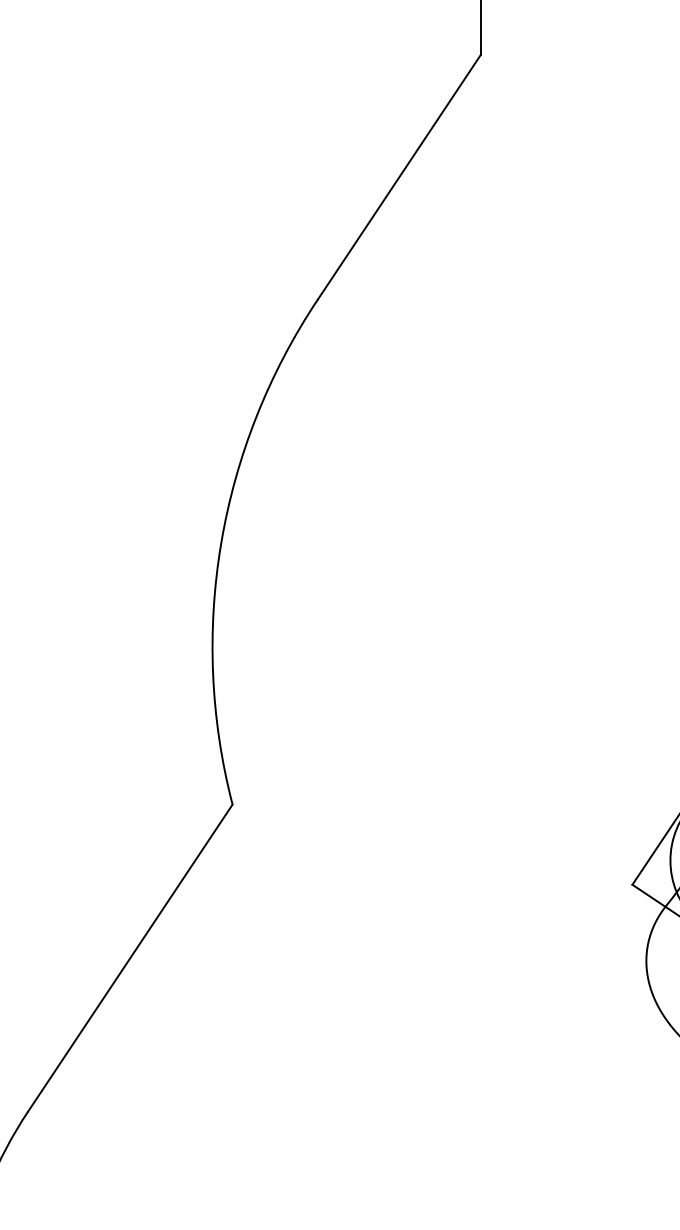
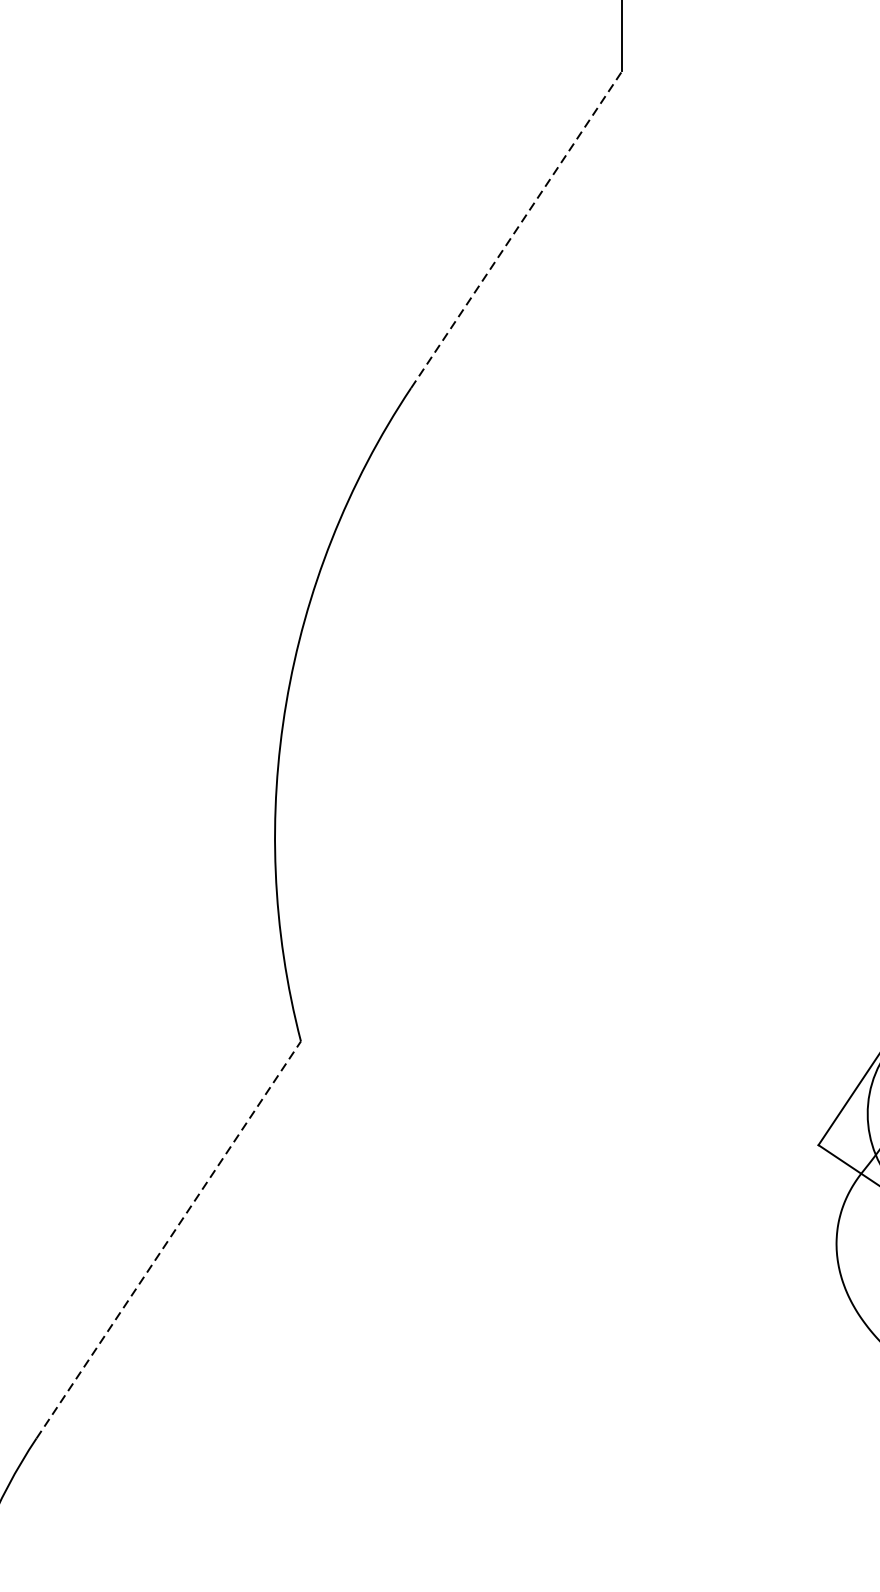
line: (399, 177) -> (517, 229), solid -> dashed
line: (130, 957) -> (168, 1239), solid -> dashed

